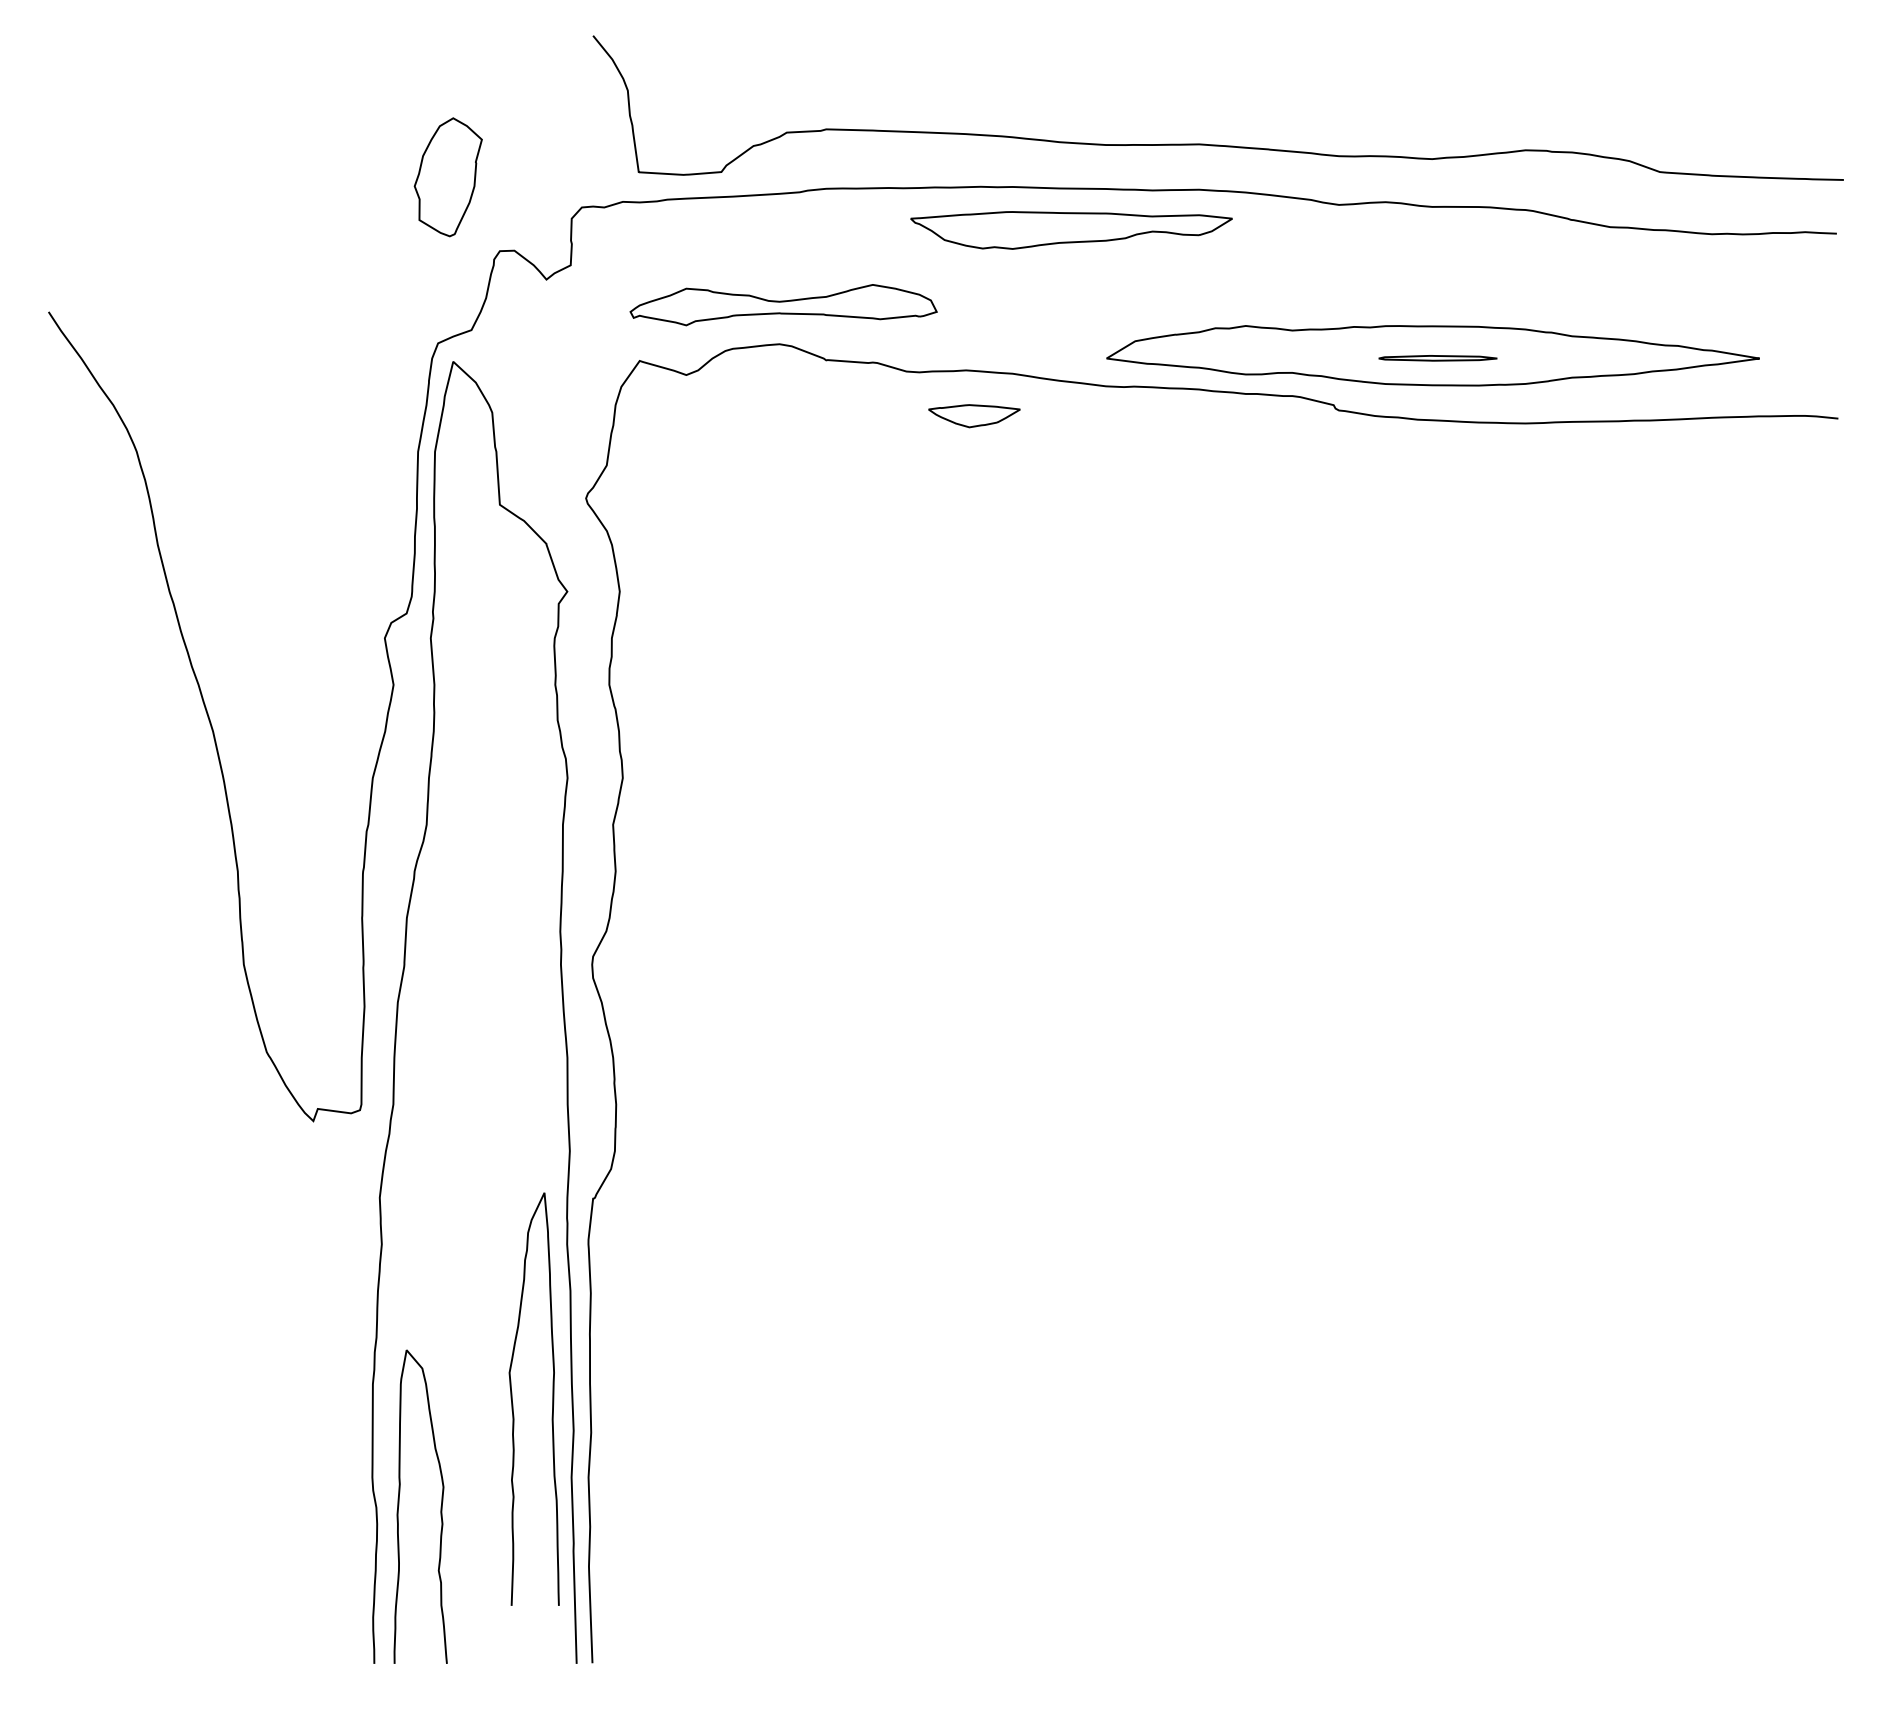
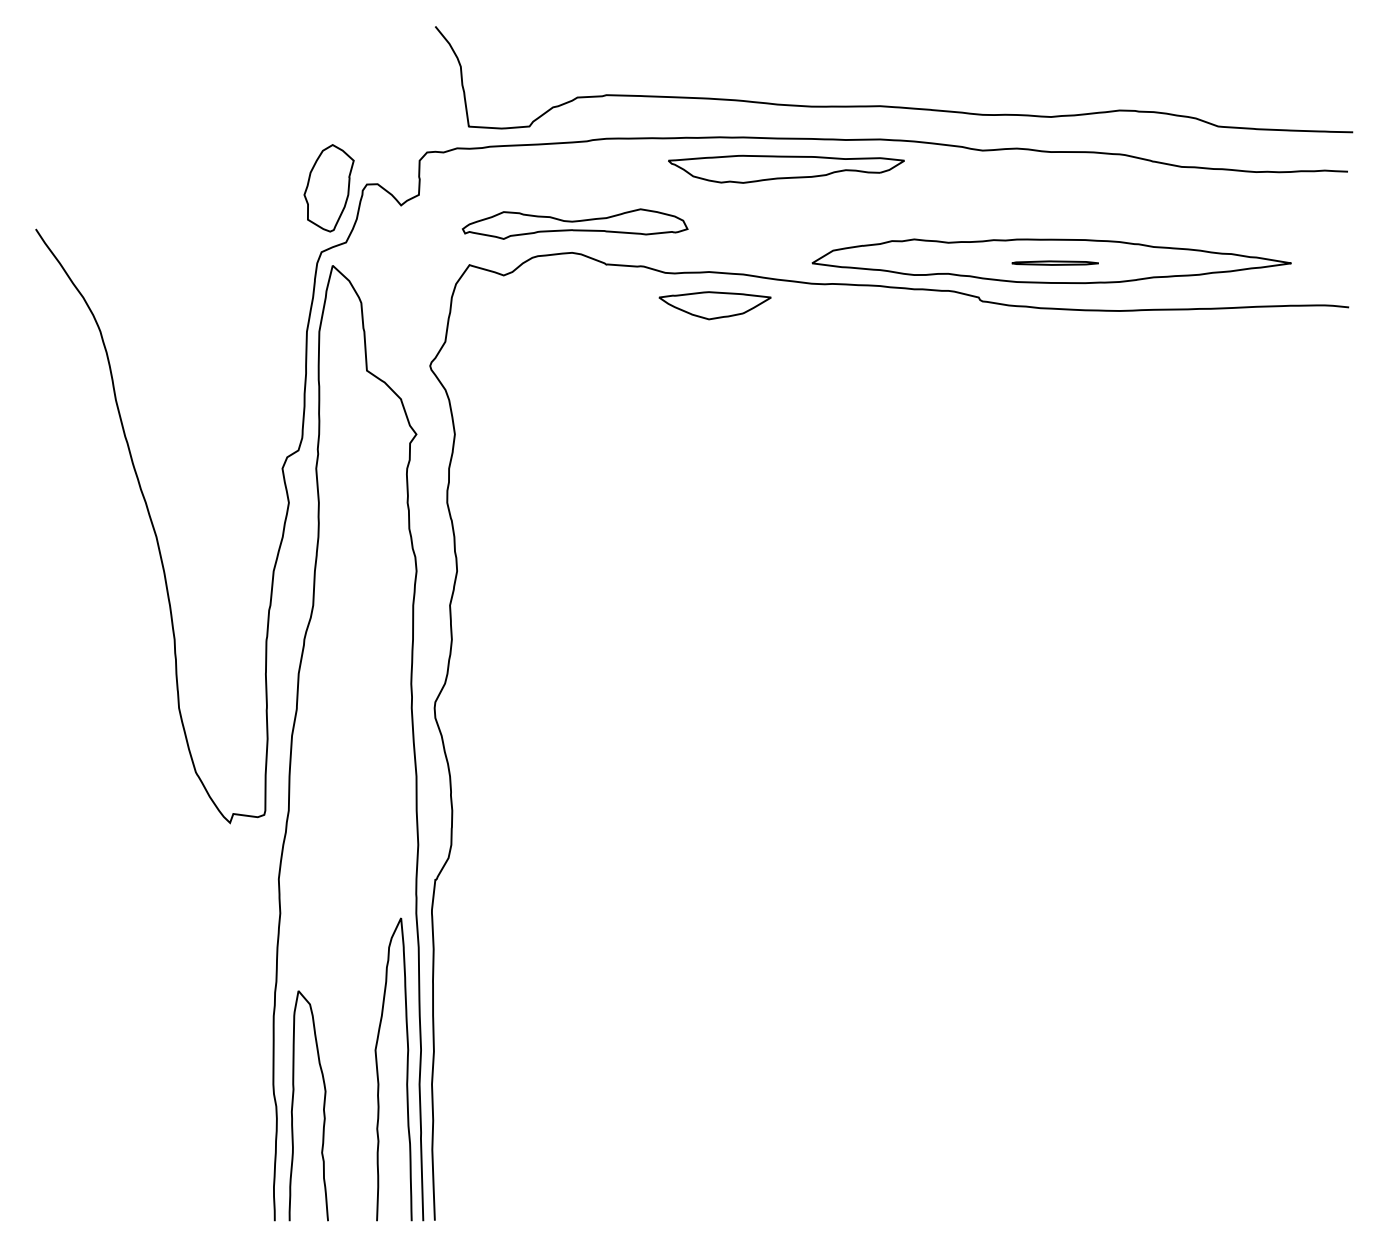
part: (447, 177) -> (328, 188), moved
part: (974, 415) -> (715, 305), size x1.67
curve: (552, 1398) -> (407, 1069), moved

